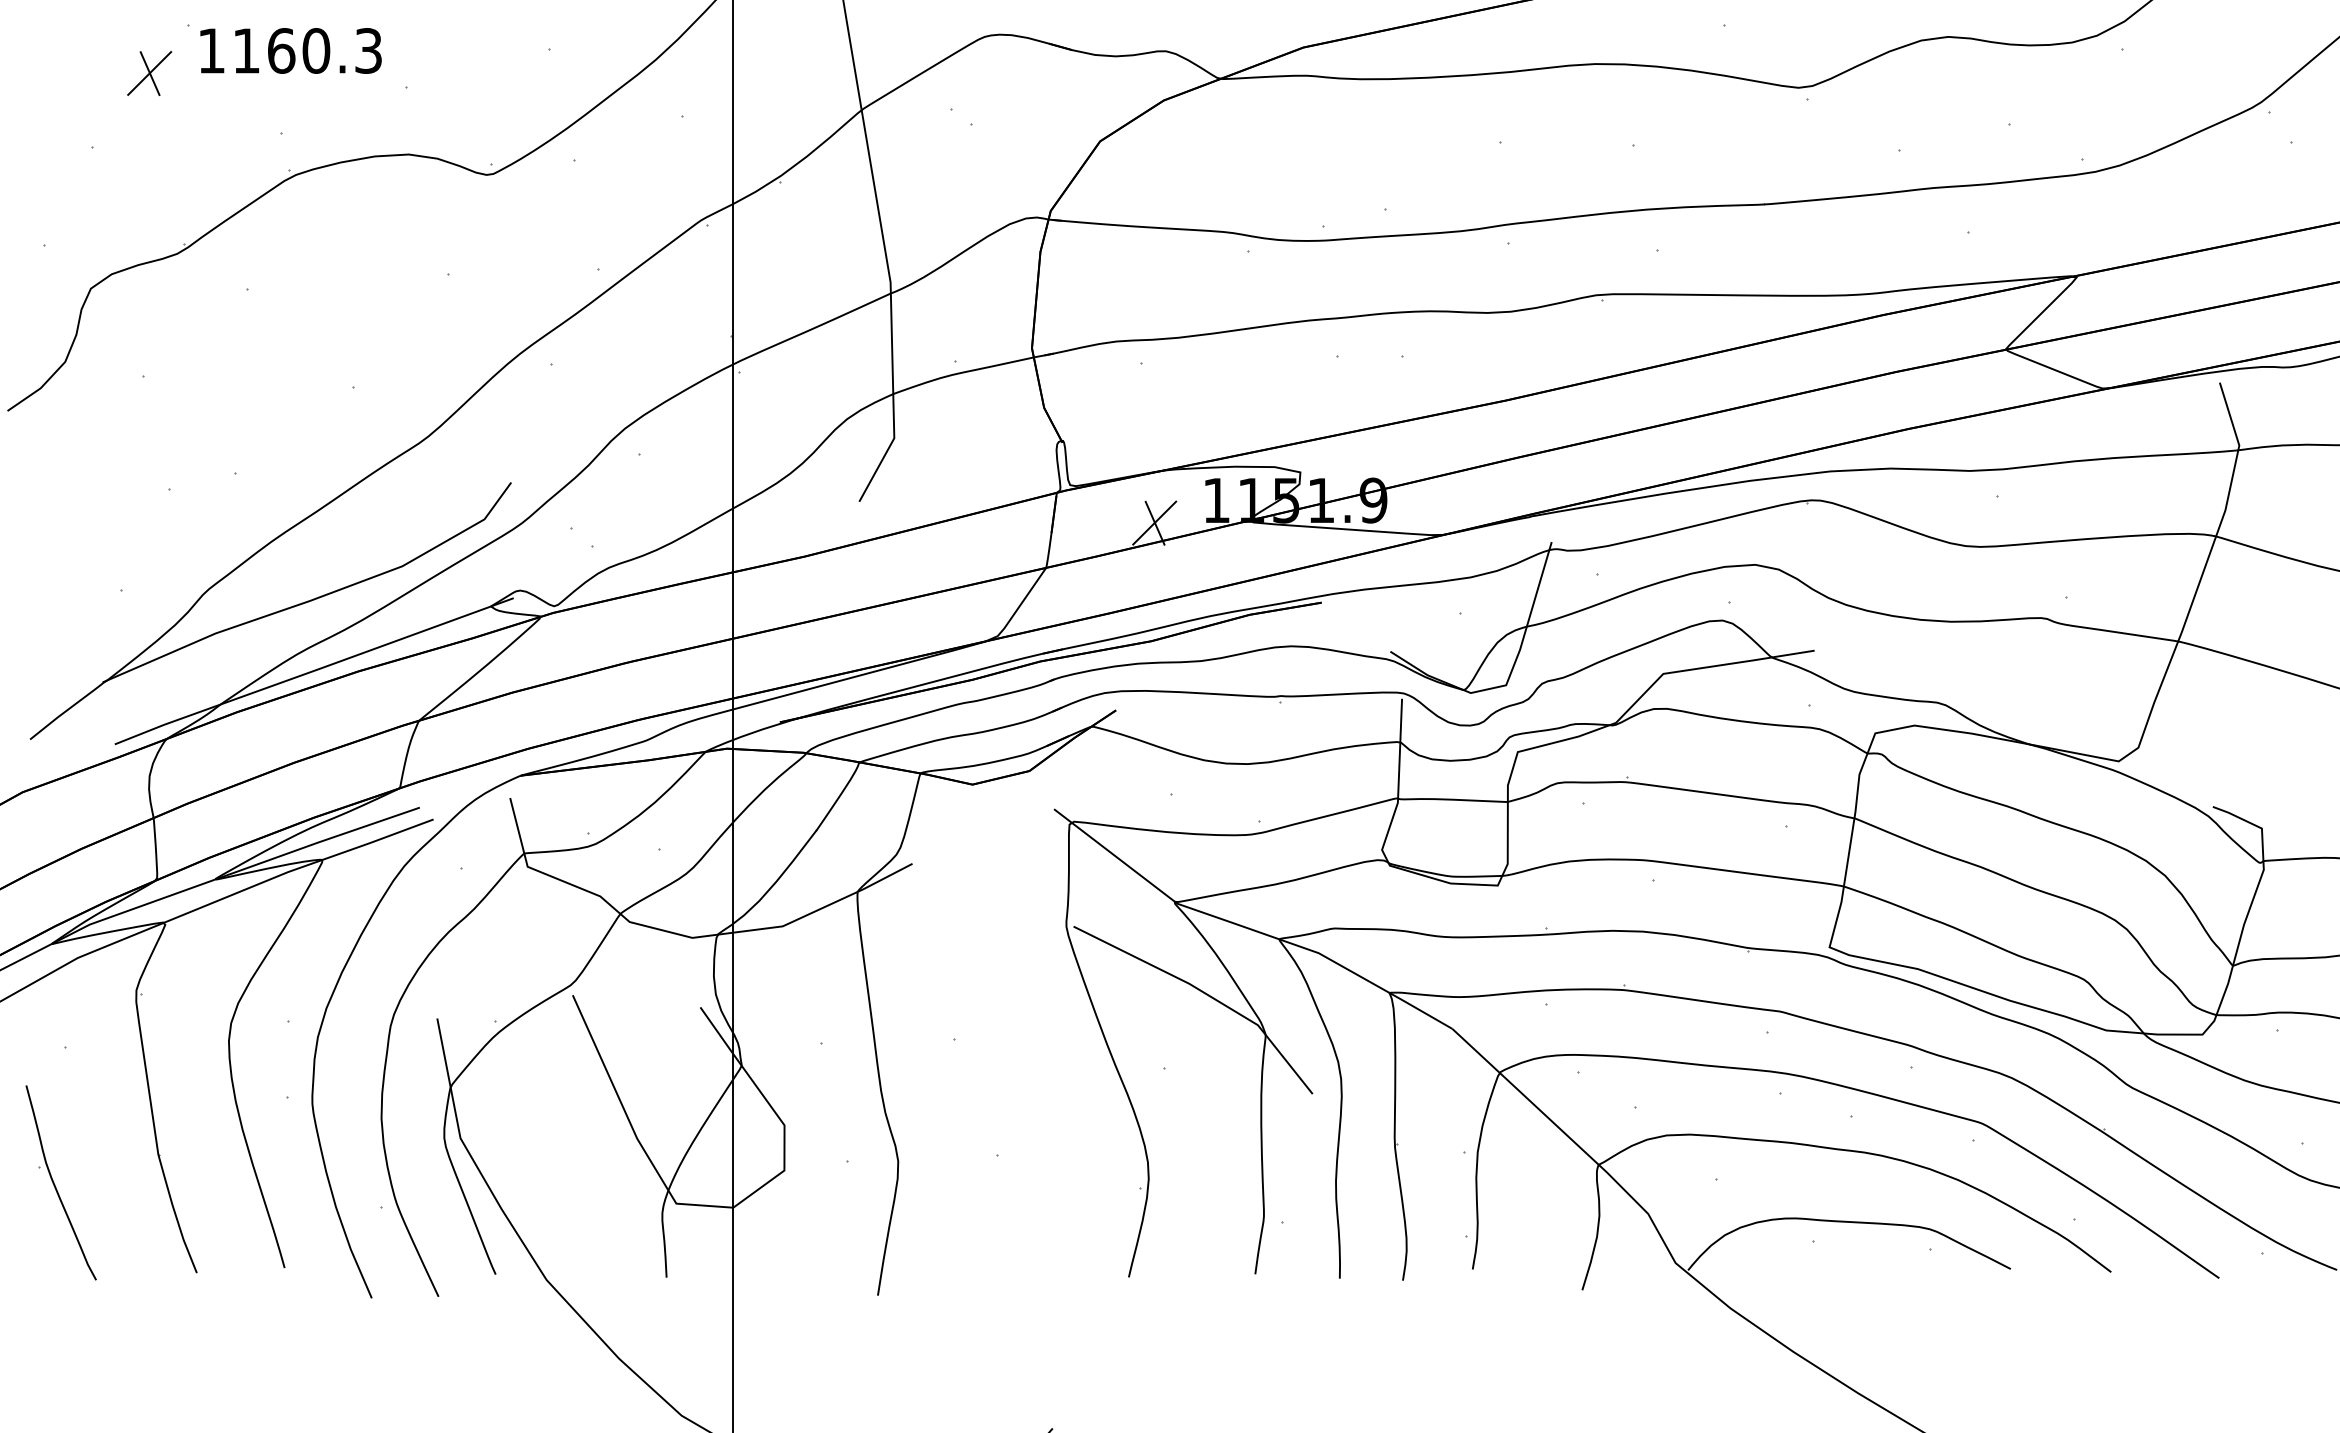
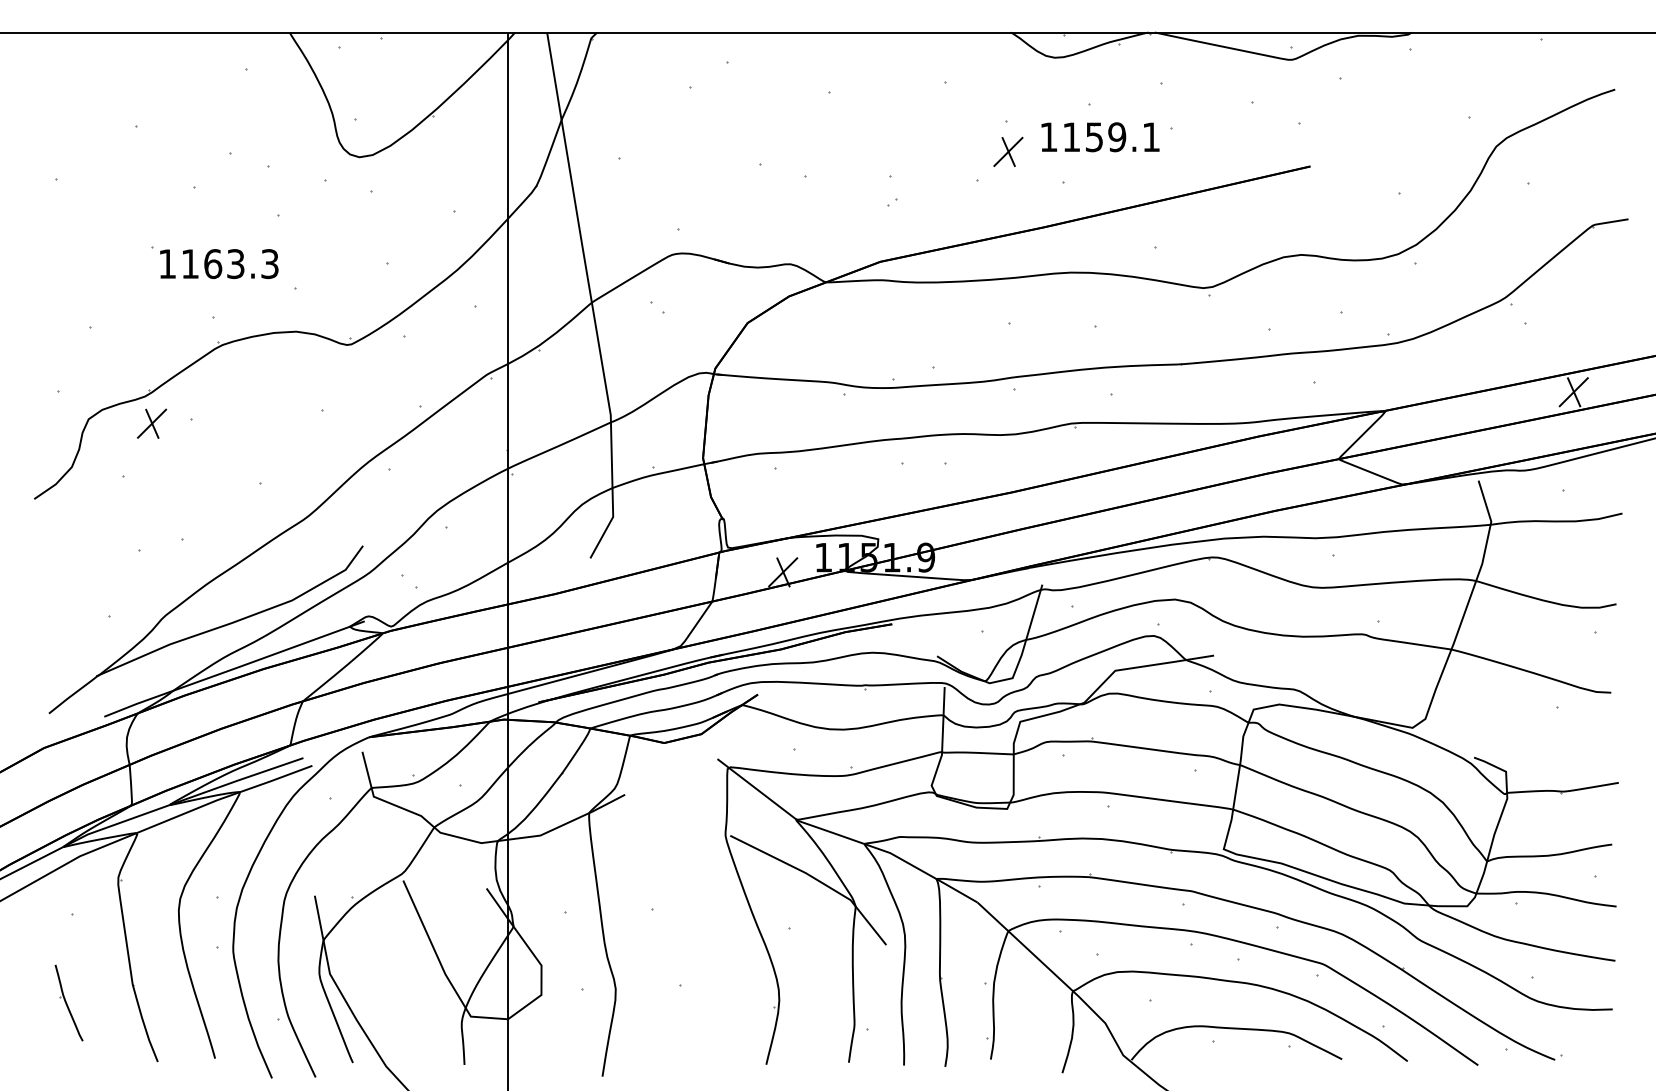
text: (315, 51) -> (235, 264), 1160.3 -> 1163.3
part: (150, 73) -> (152, 423), moved
part: (59, 1182) -> (68, 1002), size x0.6

